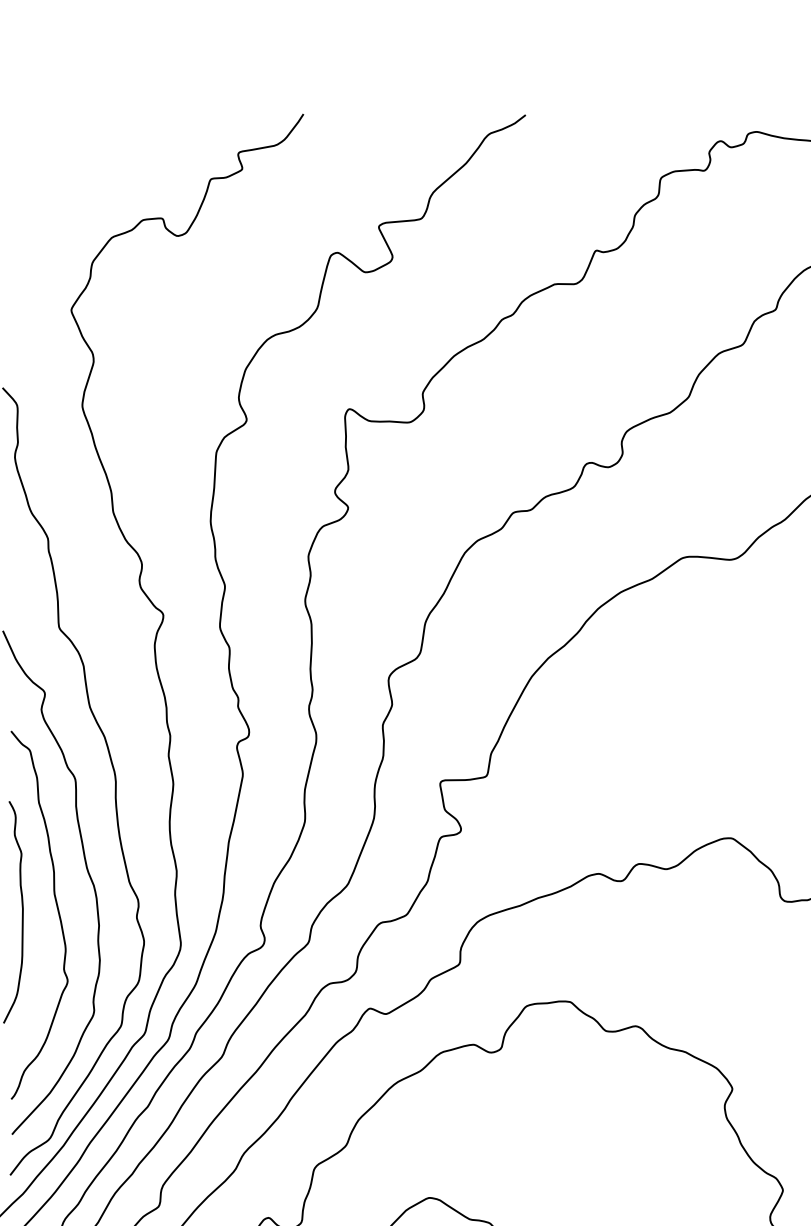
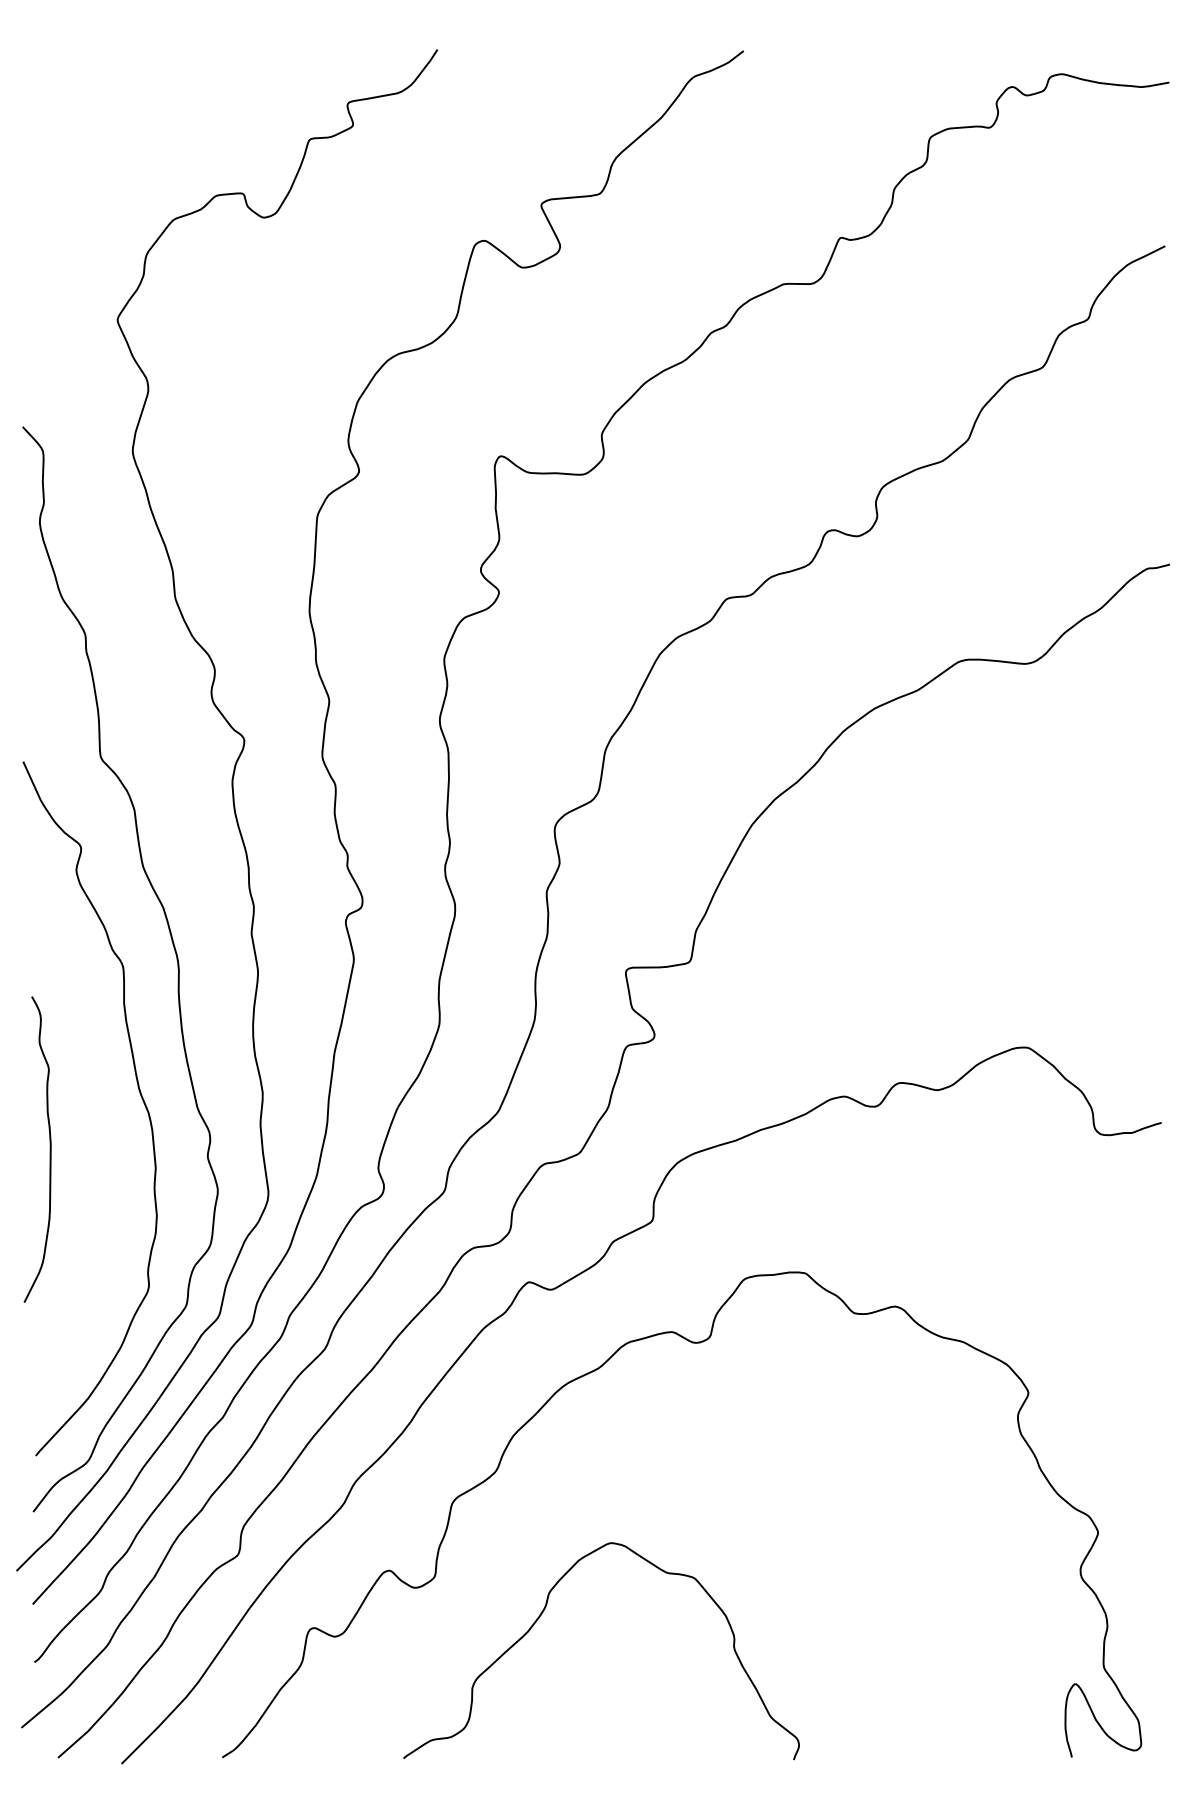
curve: (57, 910) -> (98, 1147), removed

